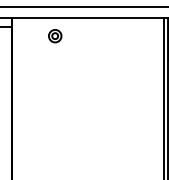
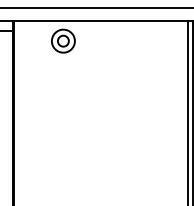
part: (55, 36) -> (63, 41), size x1.6

